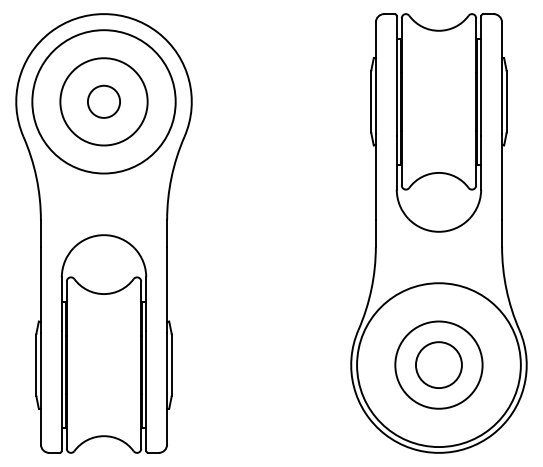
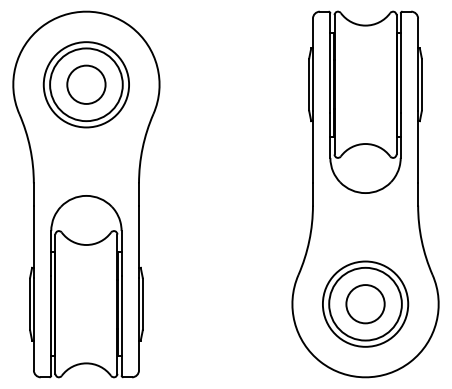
circle: (103, 101) -> (86, 84), size x0.71
circle: (104, 101) -> (86, 84), size x1.43
circle: (438, 364) -> (365, 303), size x0.62

